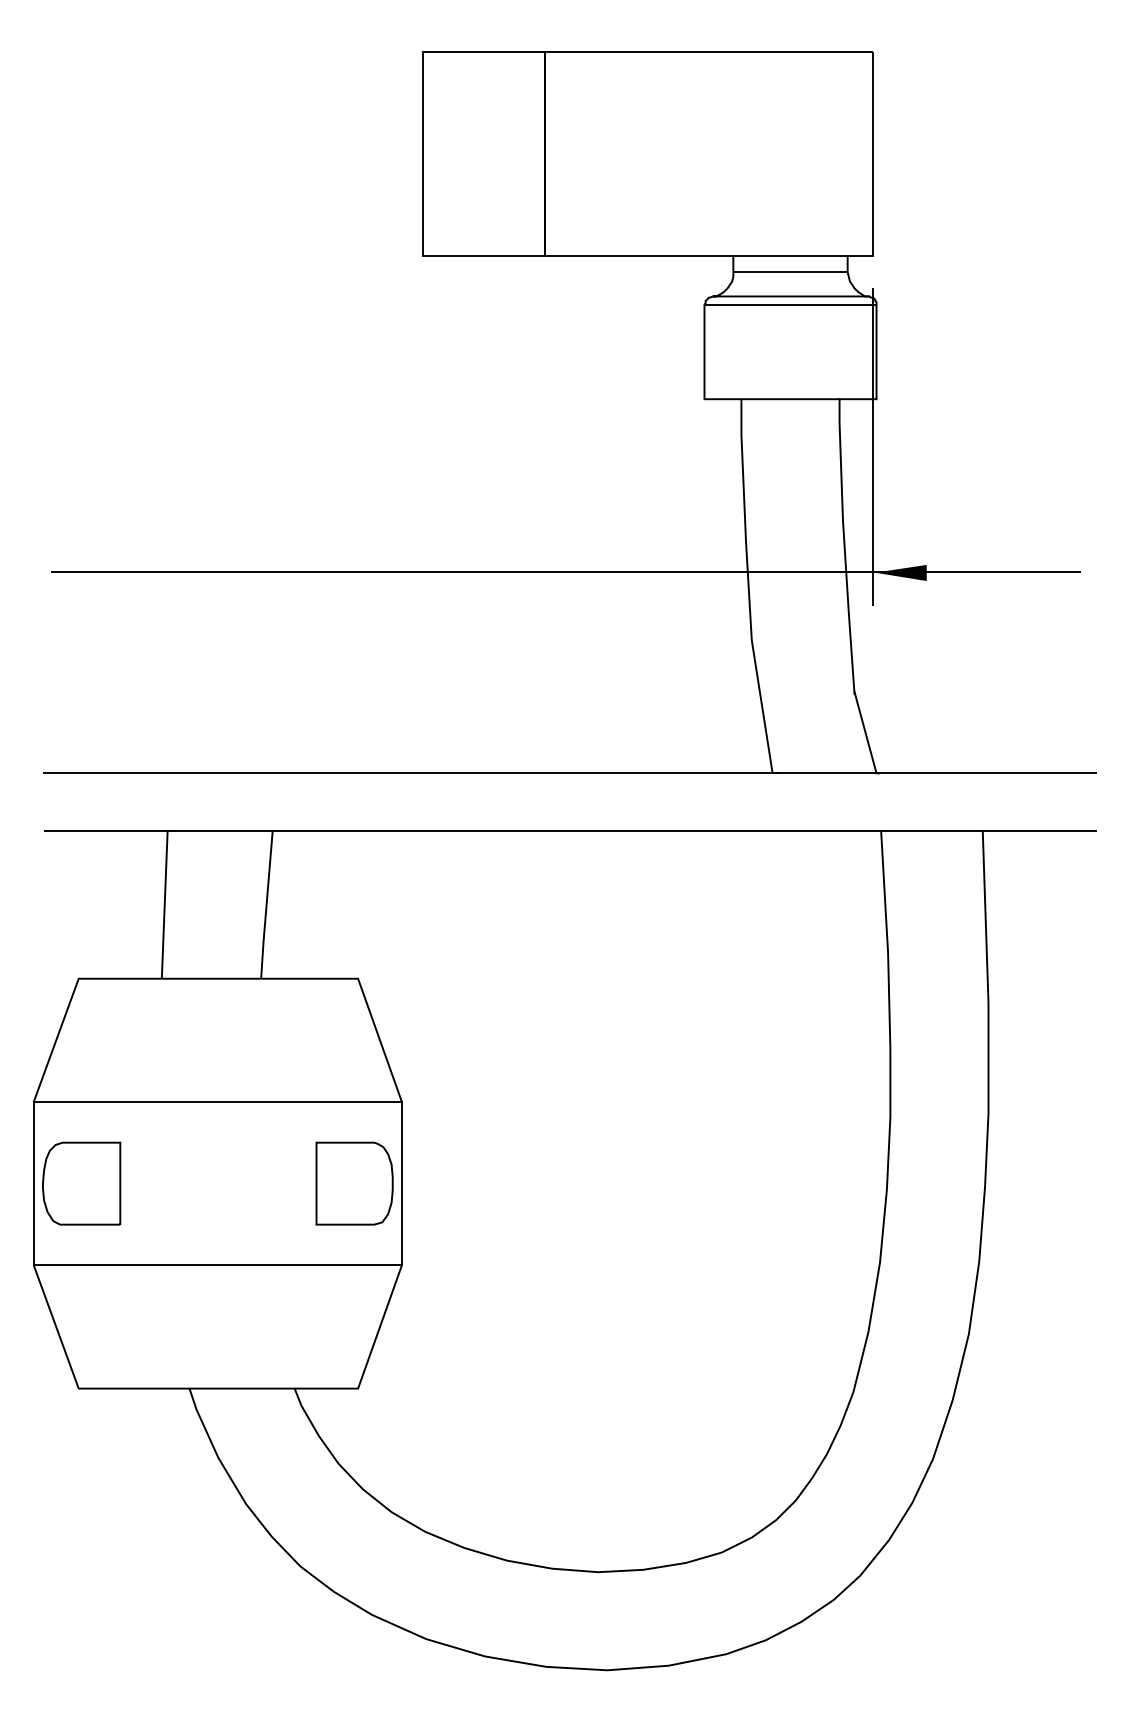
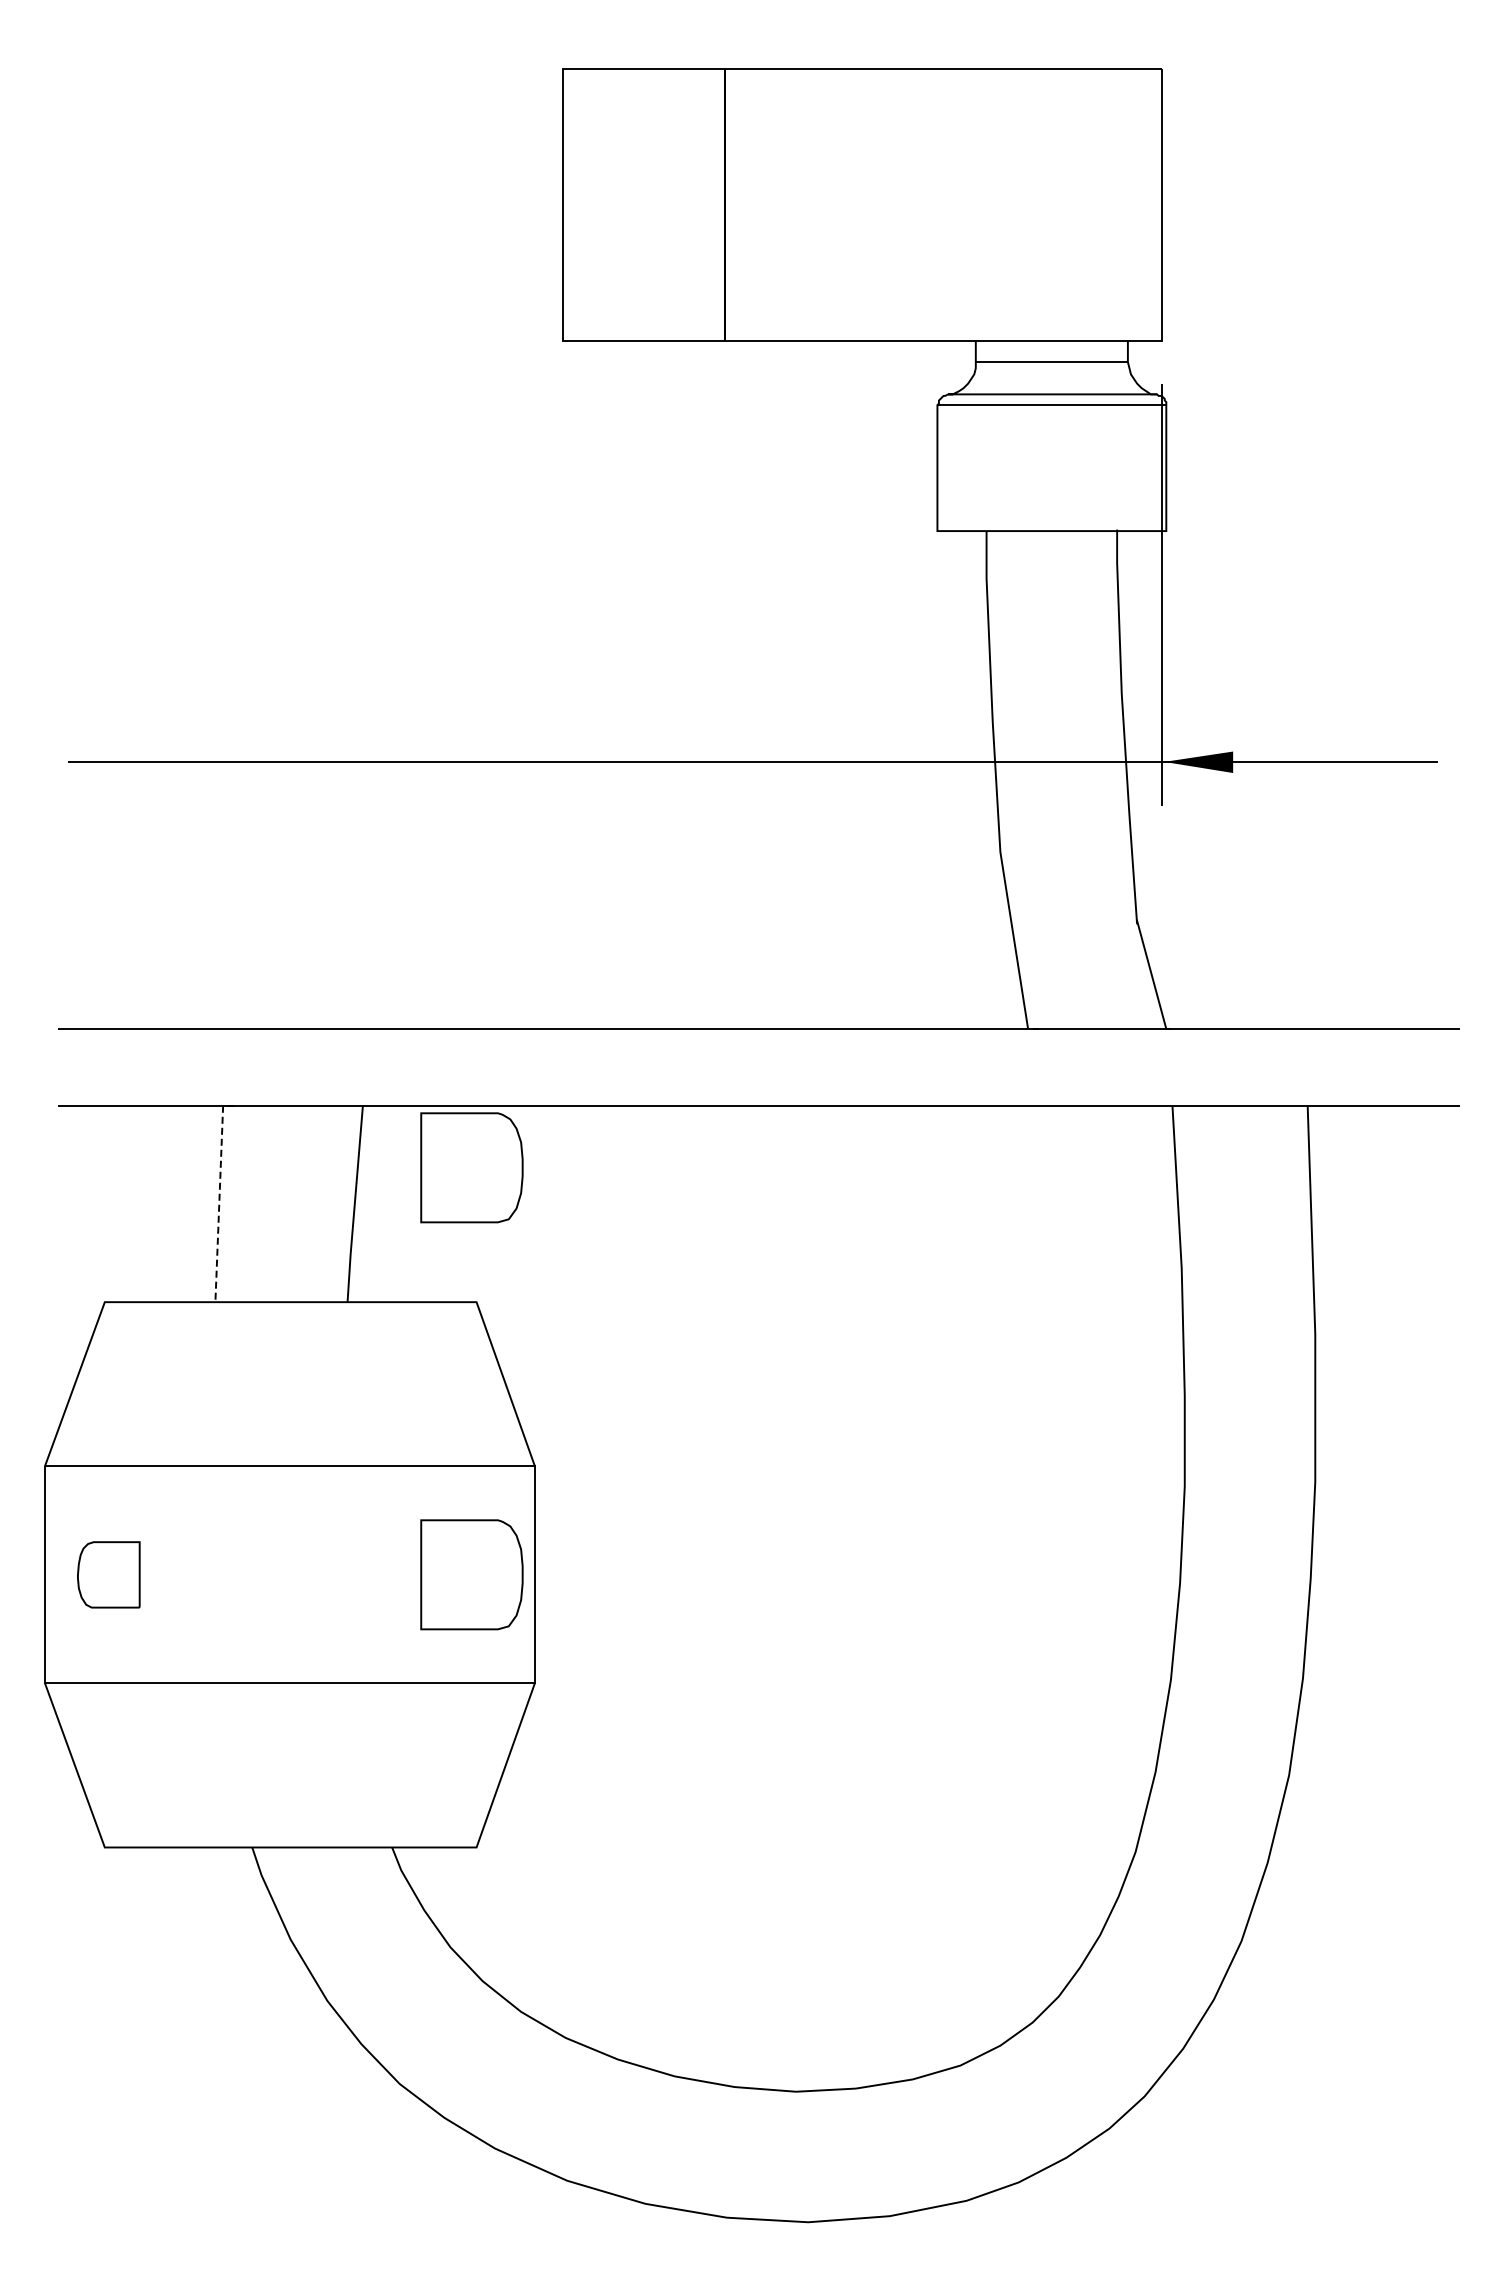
part: (354, 877) -> (471, 1167), added
line: (164, 900) -> (219, 1198), solid -> dashed
part: (81, 1183) -> (108, 1574), size x0.6

